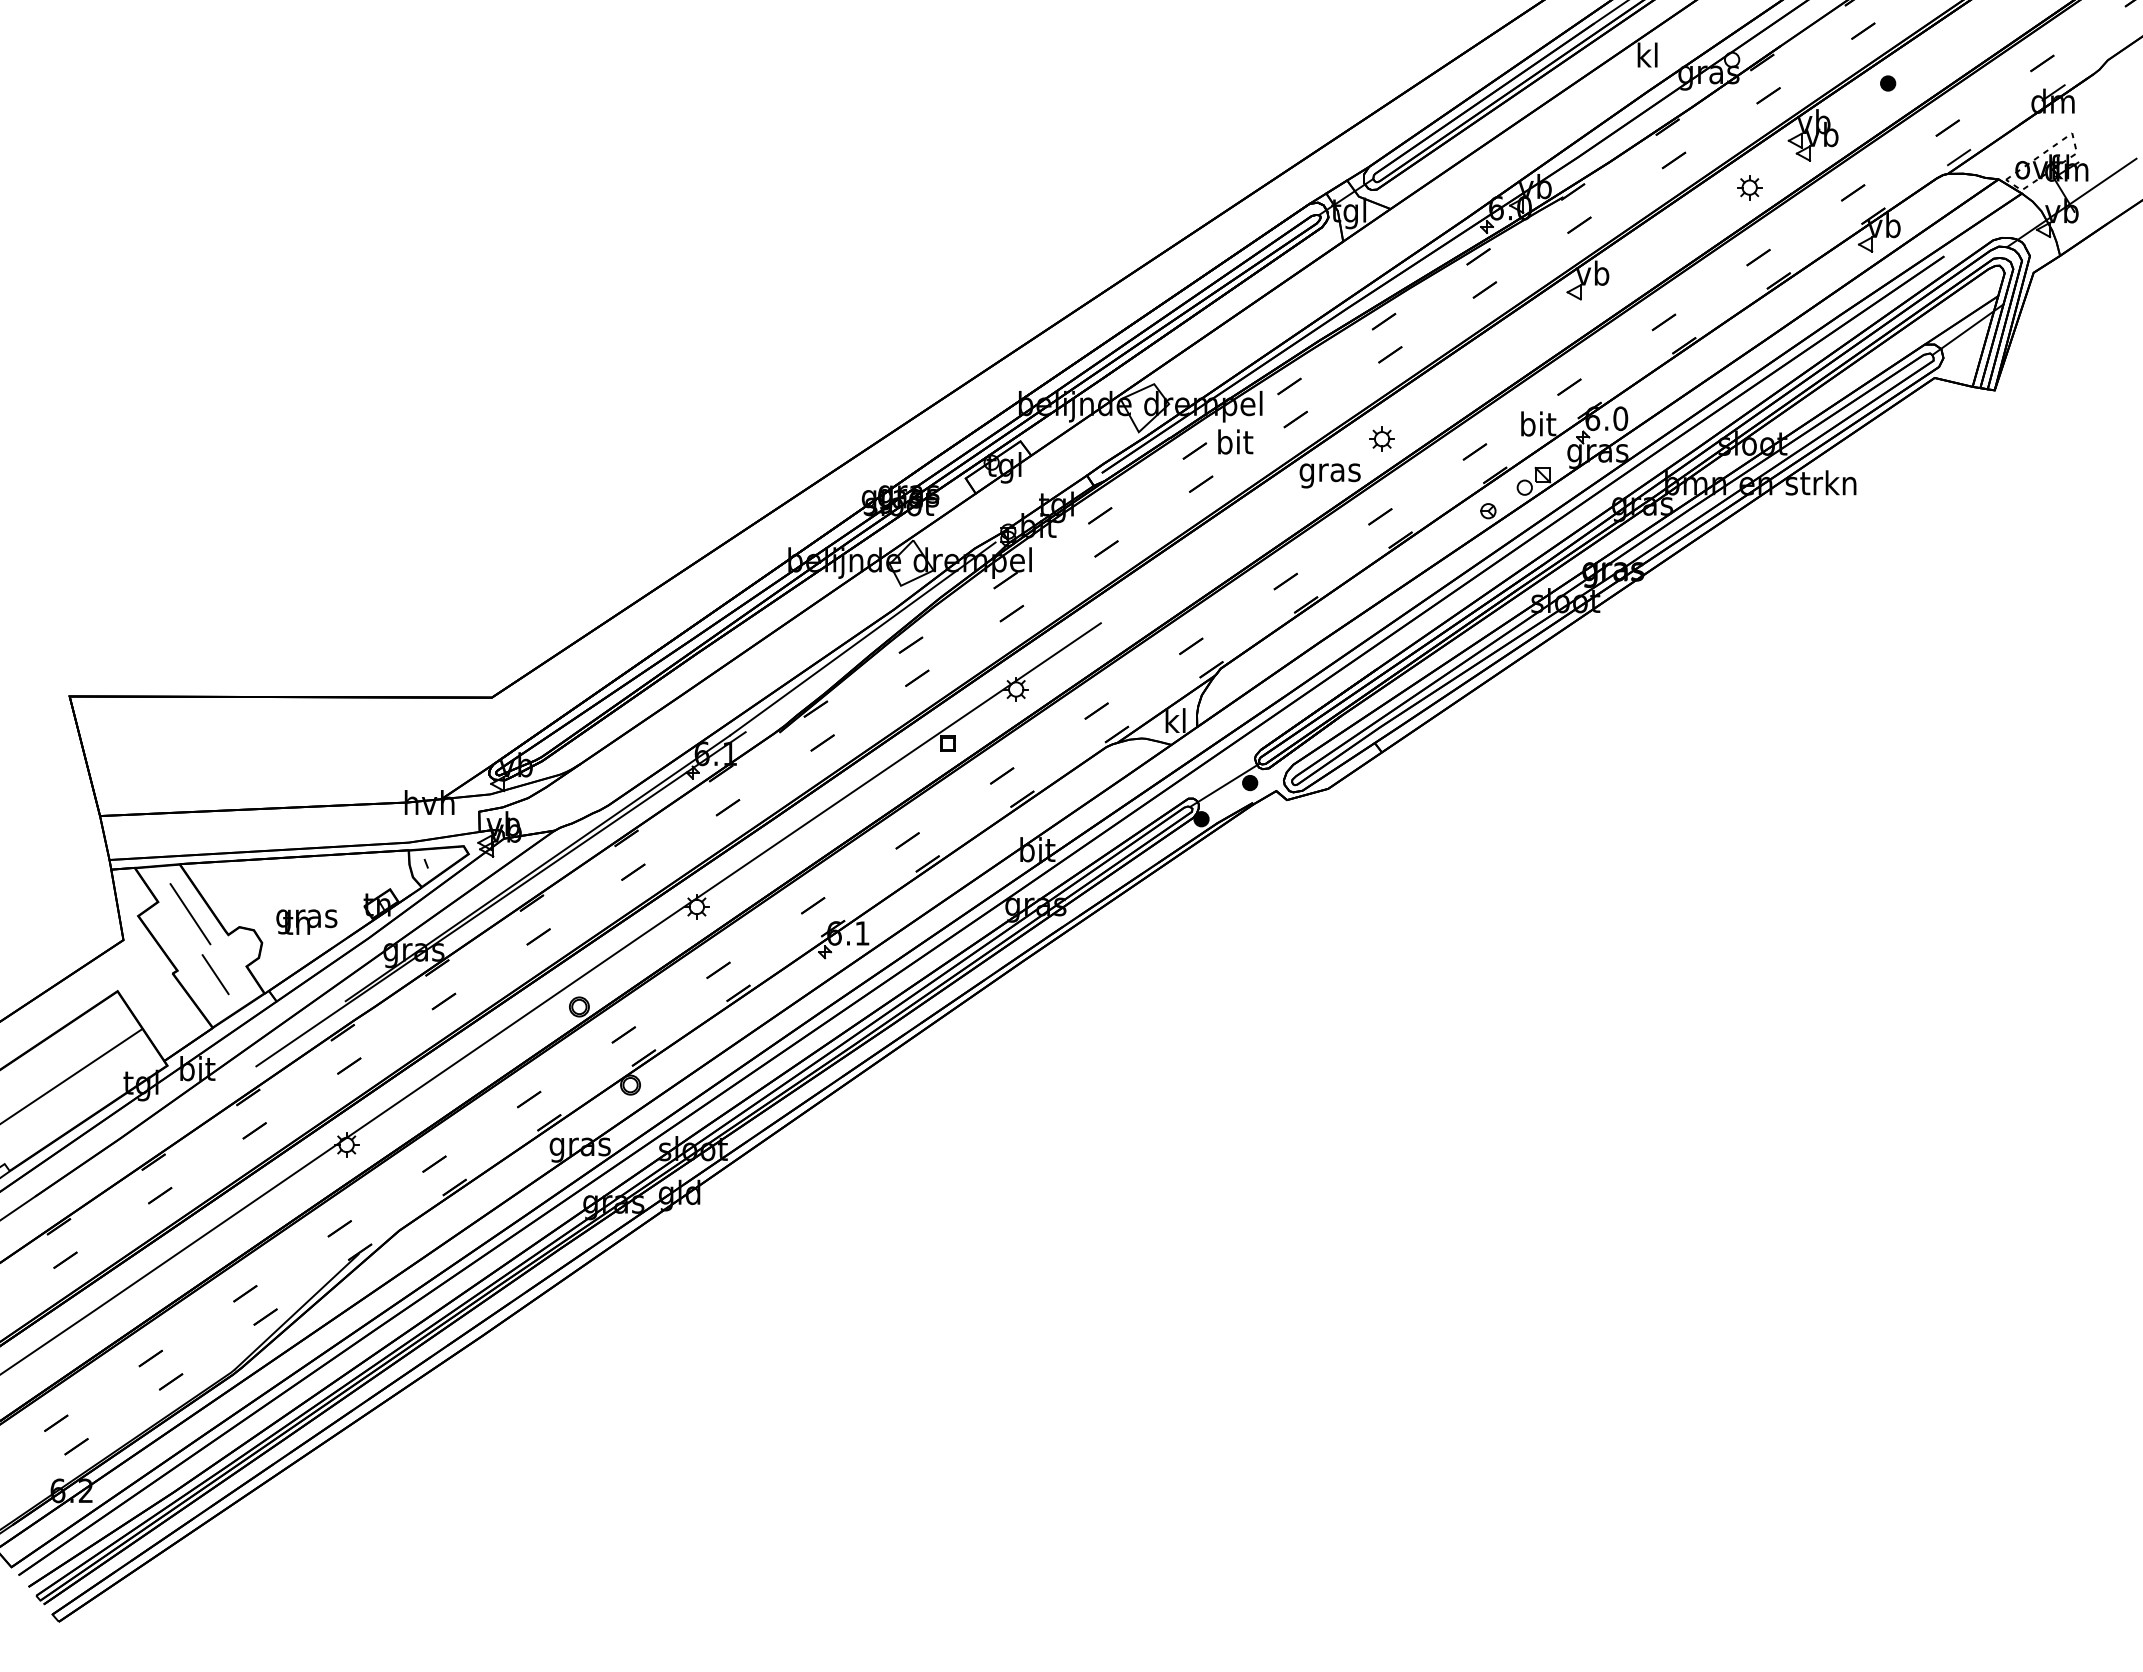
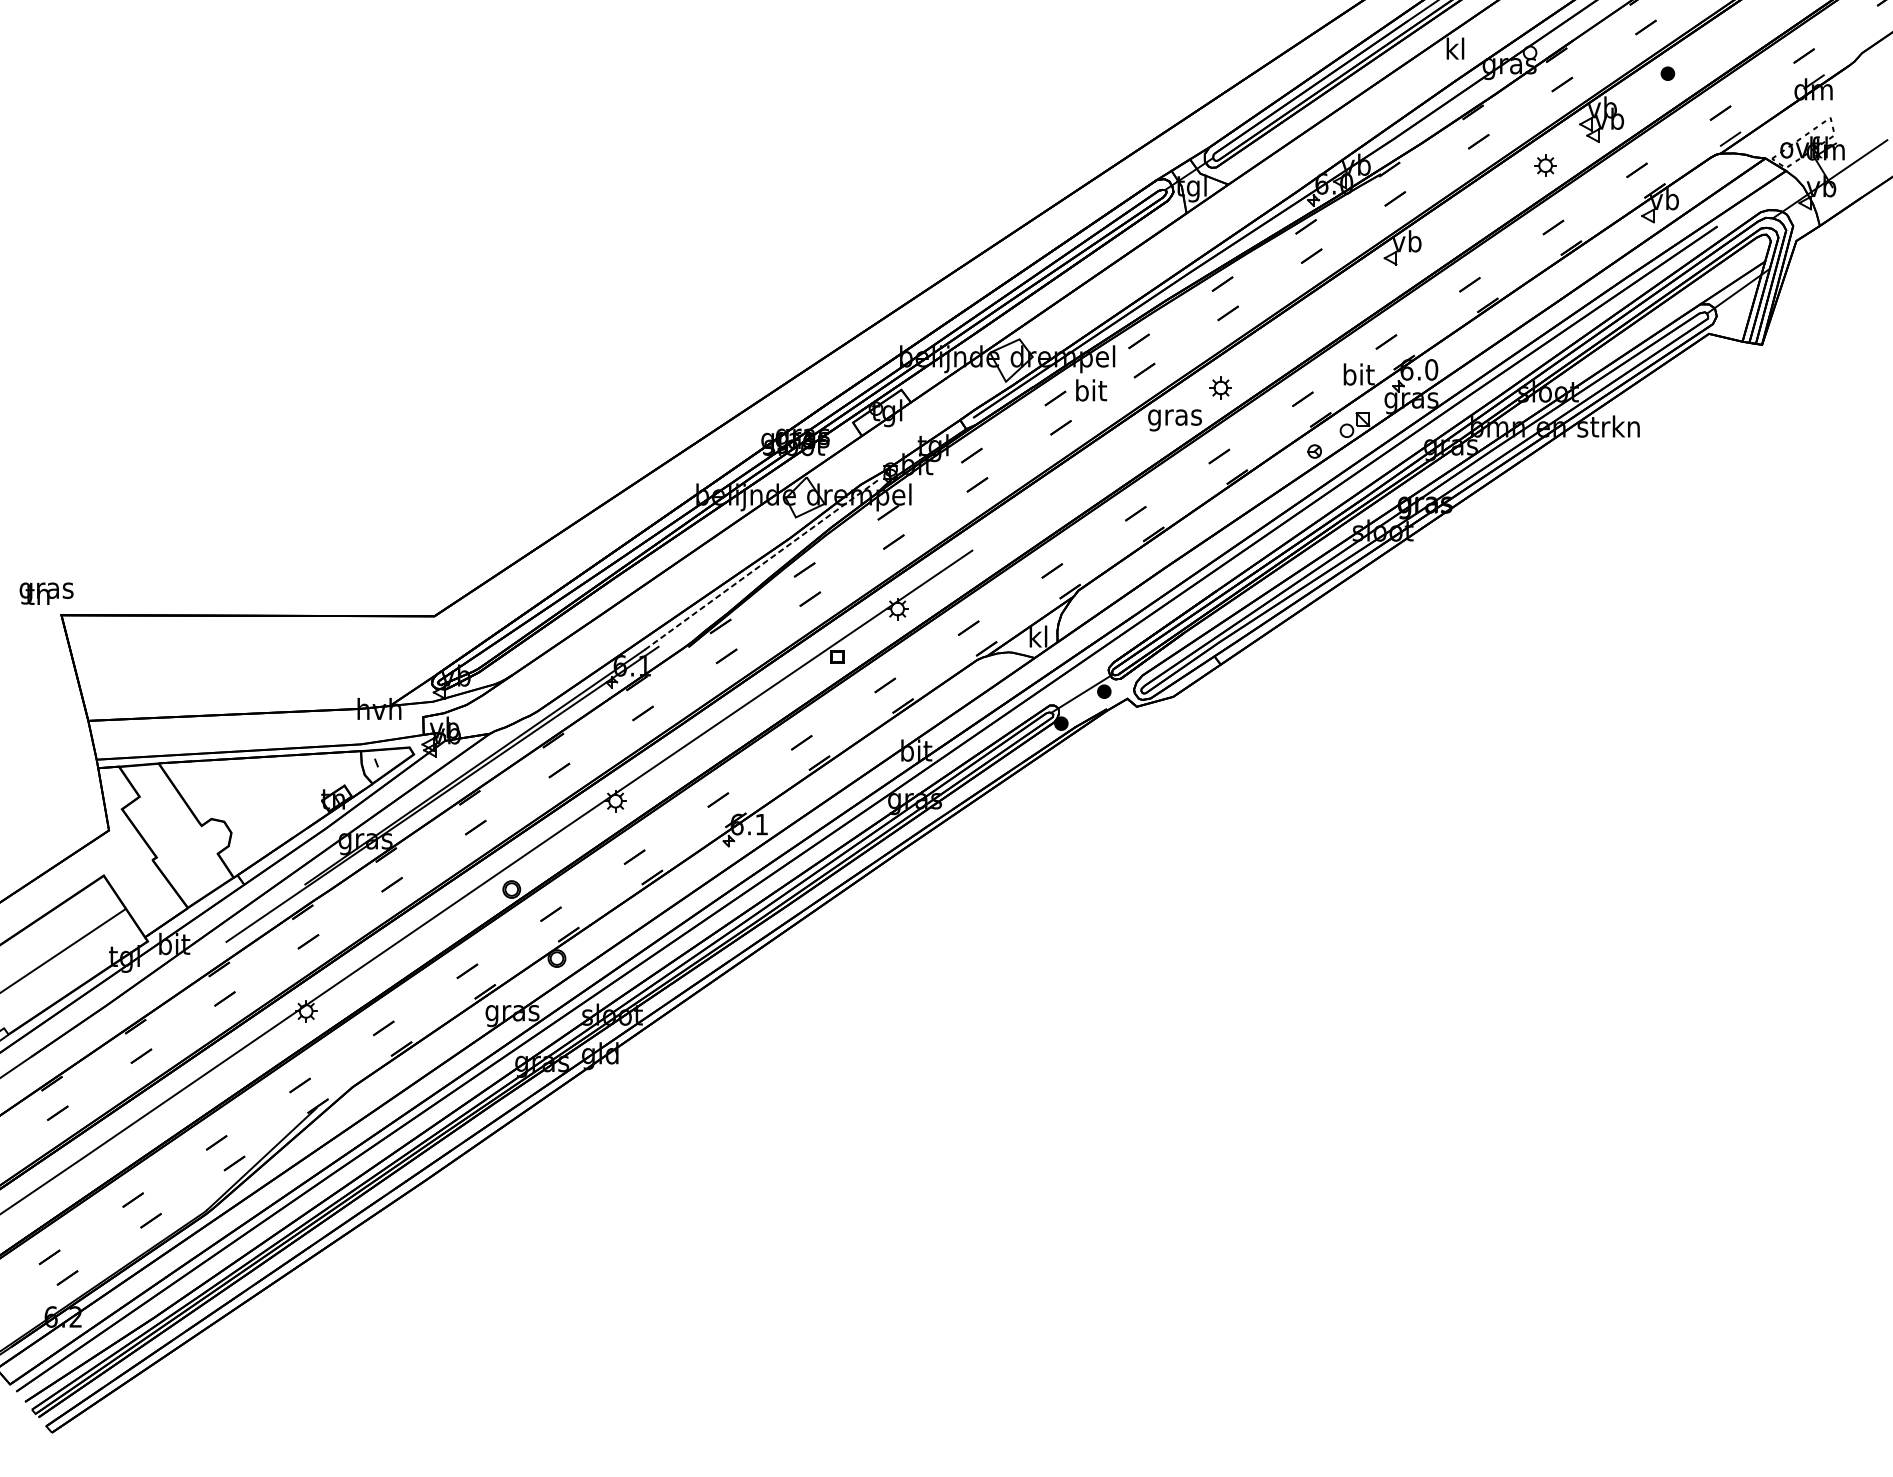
line: (863, 638) -> (762, 564), solid -> dashed
line: (190, 914) -> (168, 807), removed
text: (306, 921) -> (46, 593), moved
line: (215, 974) -> (190, 860), removed

